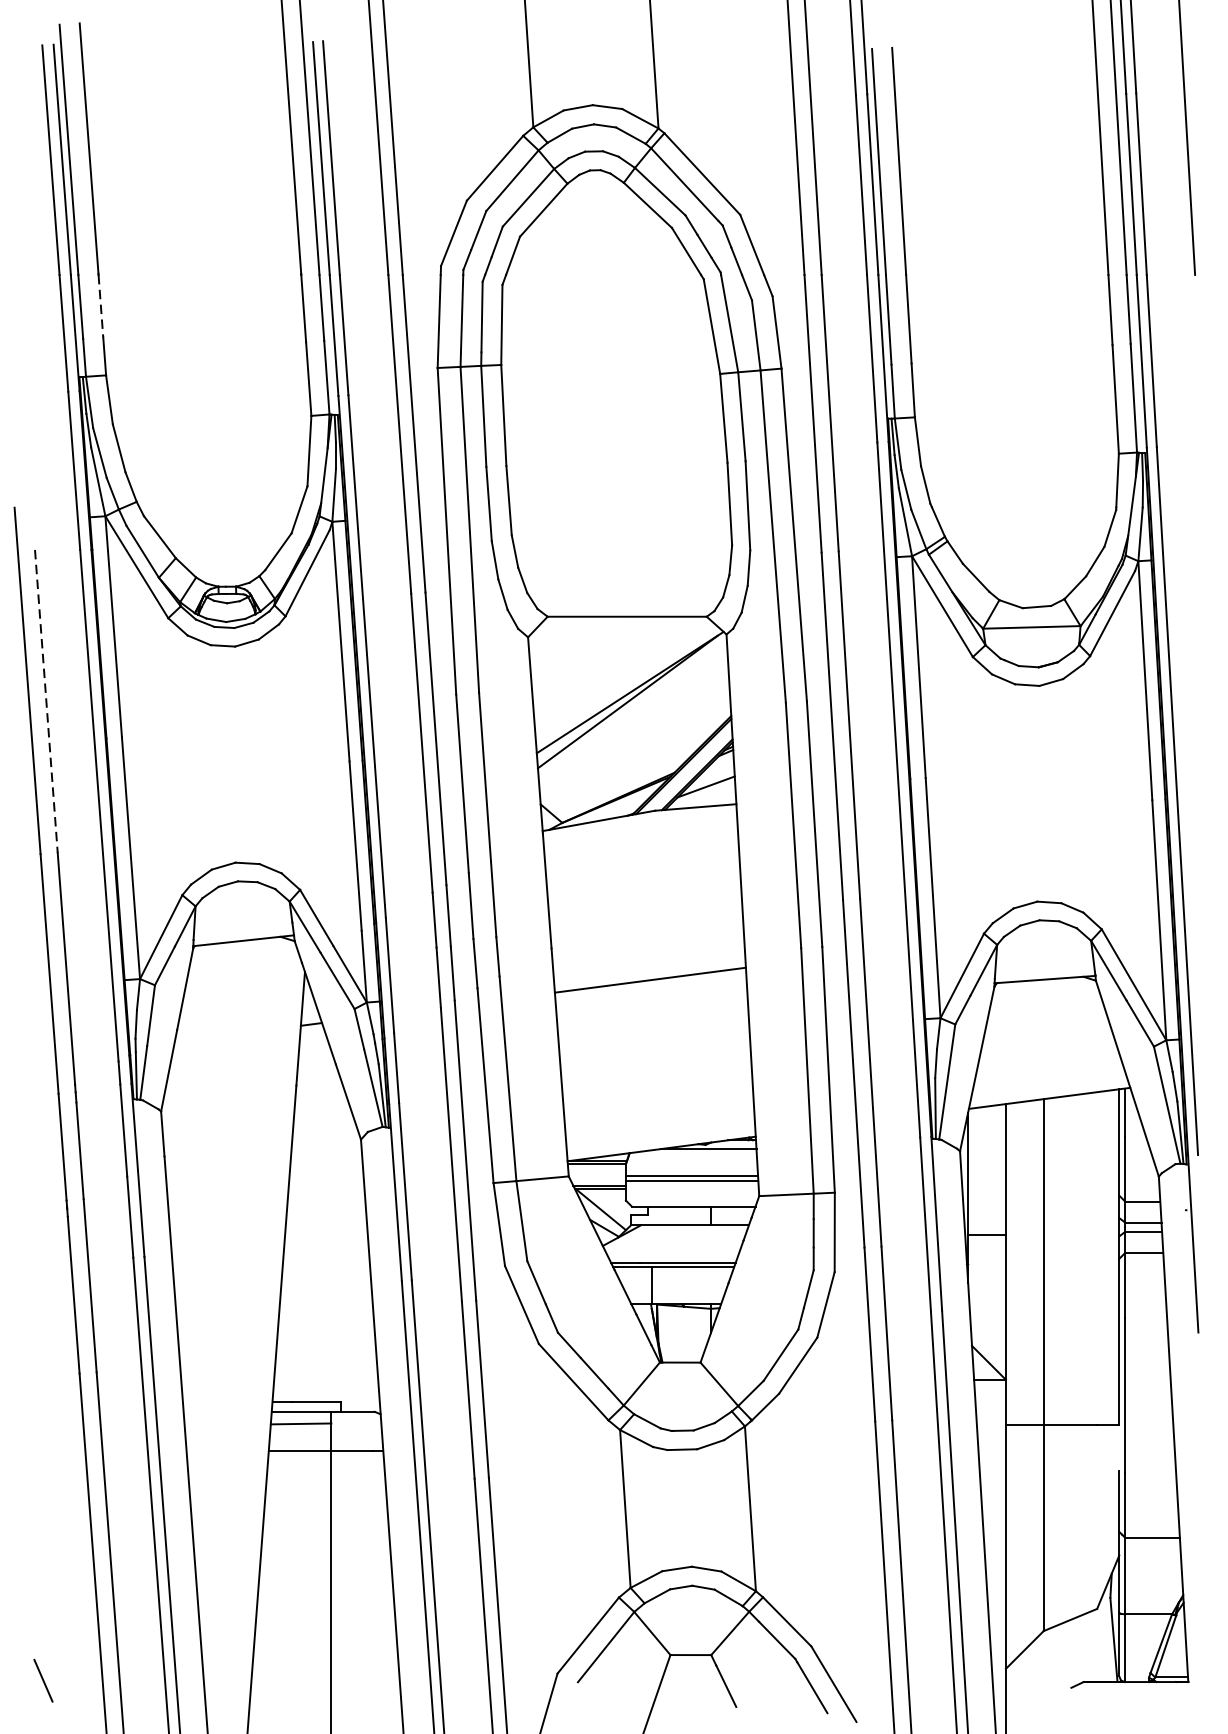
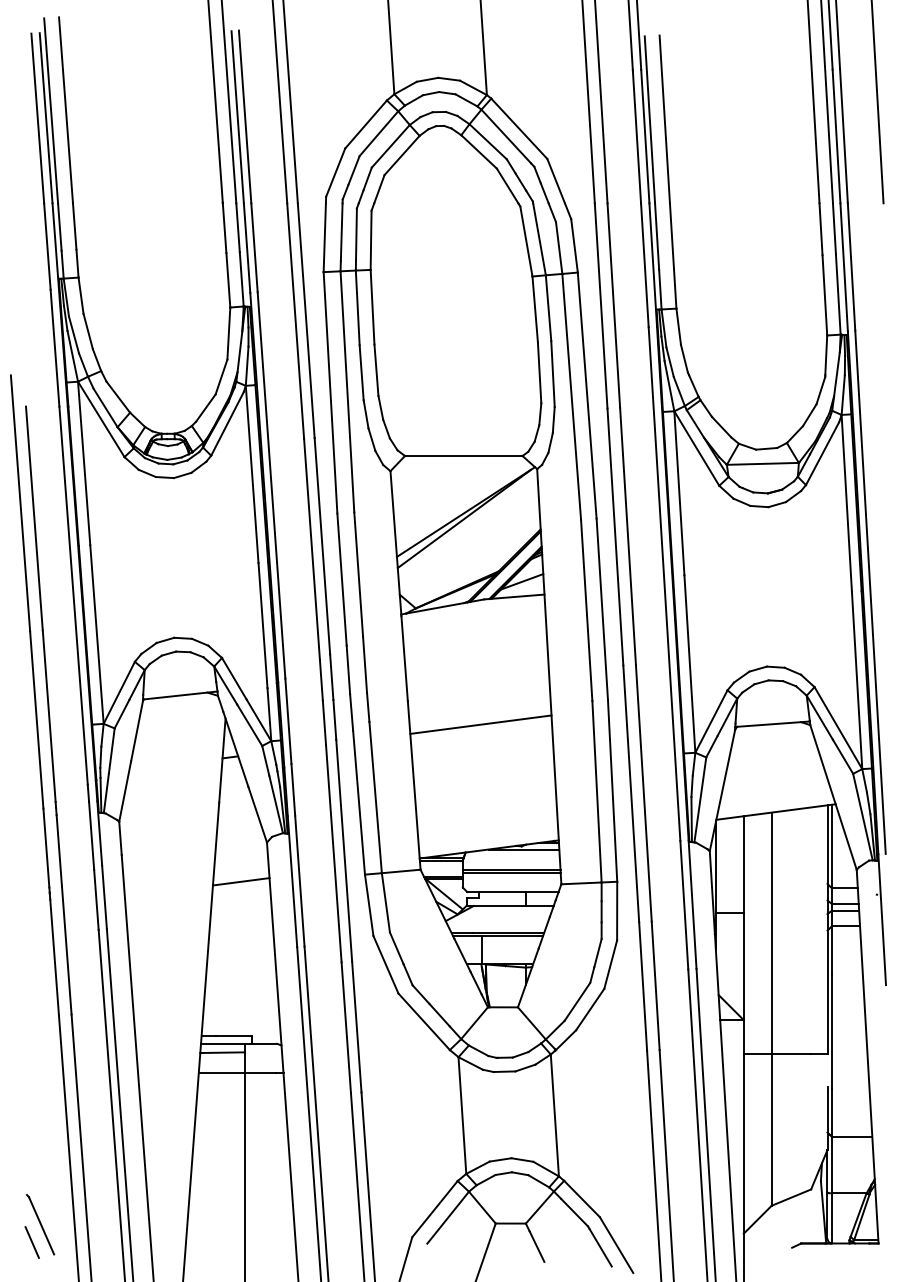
line: (100, 307) -> (74, 227), dashed -> solid
line: (46, 702) -> (34, 519), dashed -> solid
line: (325, 1192) -> (240, 881), added
line: (54, 1656) -> (40, 1224), added

